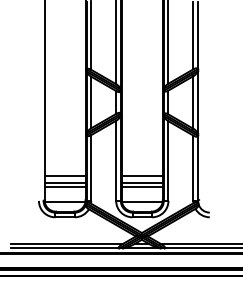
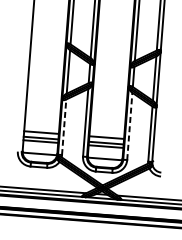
line: (168, 161) -> (129, 126), solid -> dashed
line: (91, 168) -> (64, 127), solid -> dashed

